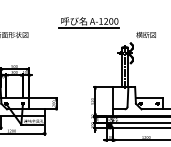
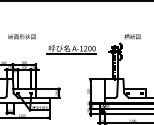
part: (88, 22) -> (71, 49), moved

